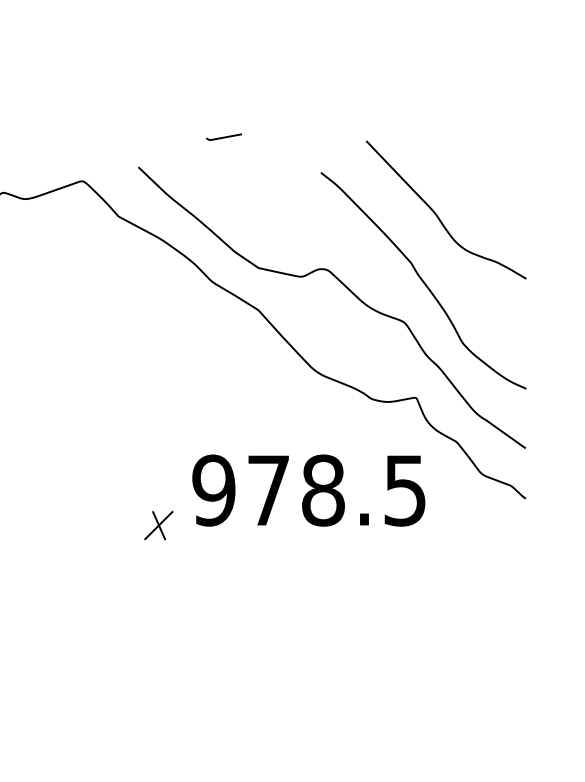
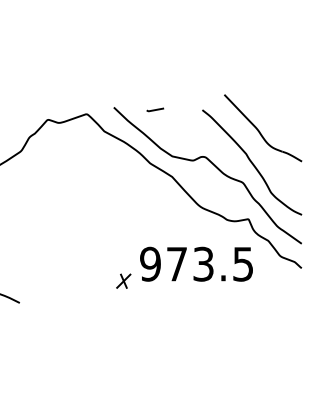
line: (224, 136) -> (155, 109), moved
text: (323, 488) -> (203, 263), 978.5 -> 973.5

